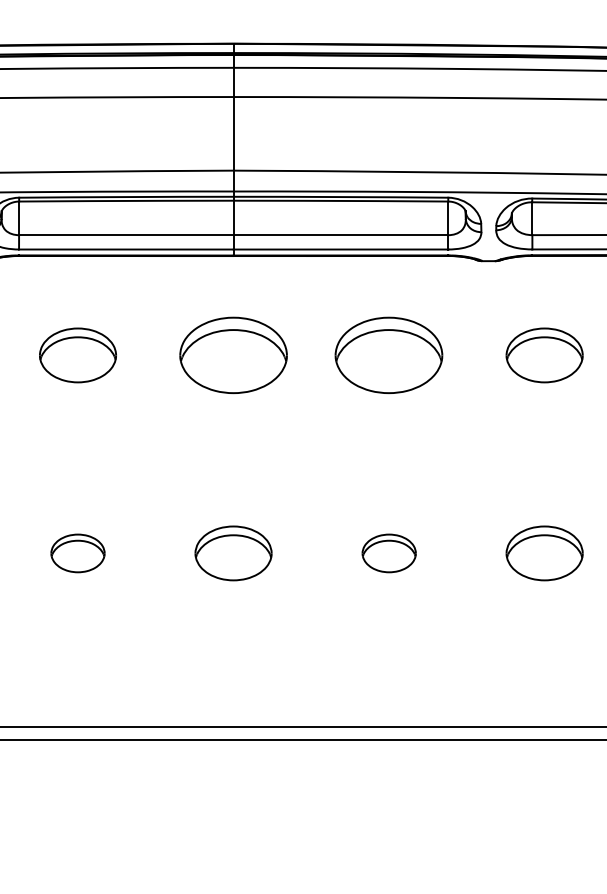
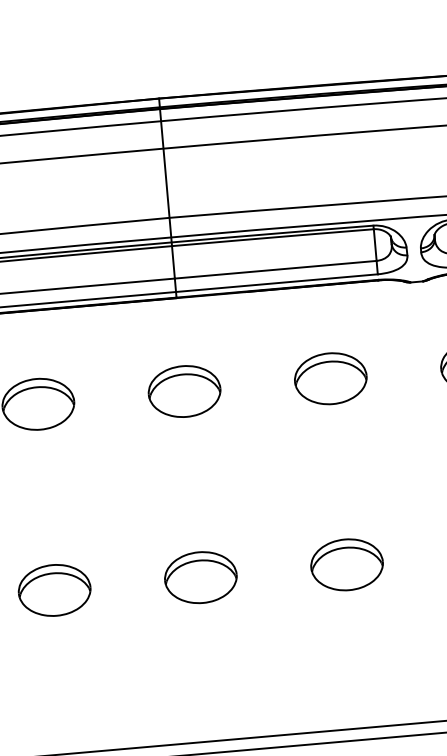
part: (233, 355) -> (184, 391), size x0.71
part: (389, 355) -> (331, 378), size x0.71
part: (77, 553) -> (54, 590), size x1.43
part: (389, 553) -> (347, 564), size x1.43

